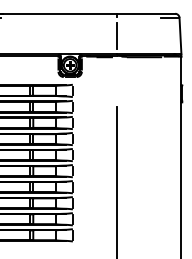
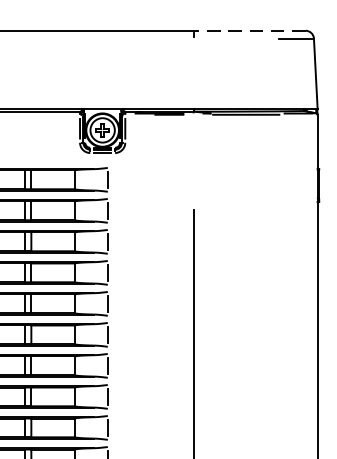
line: (146, 13) -> (250, 30), solid -> dashed
line: (117, 35) -> (194, 72), removed

